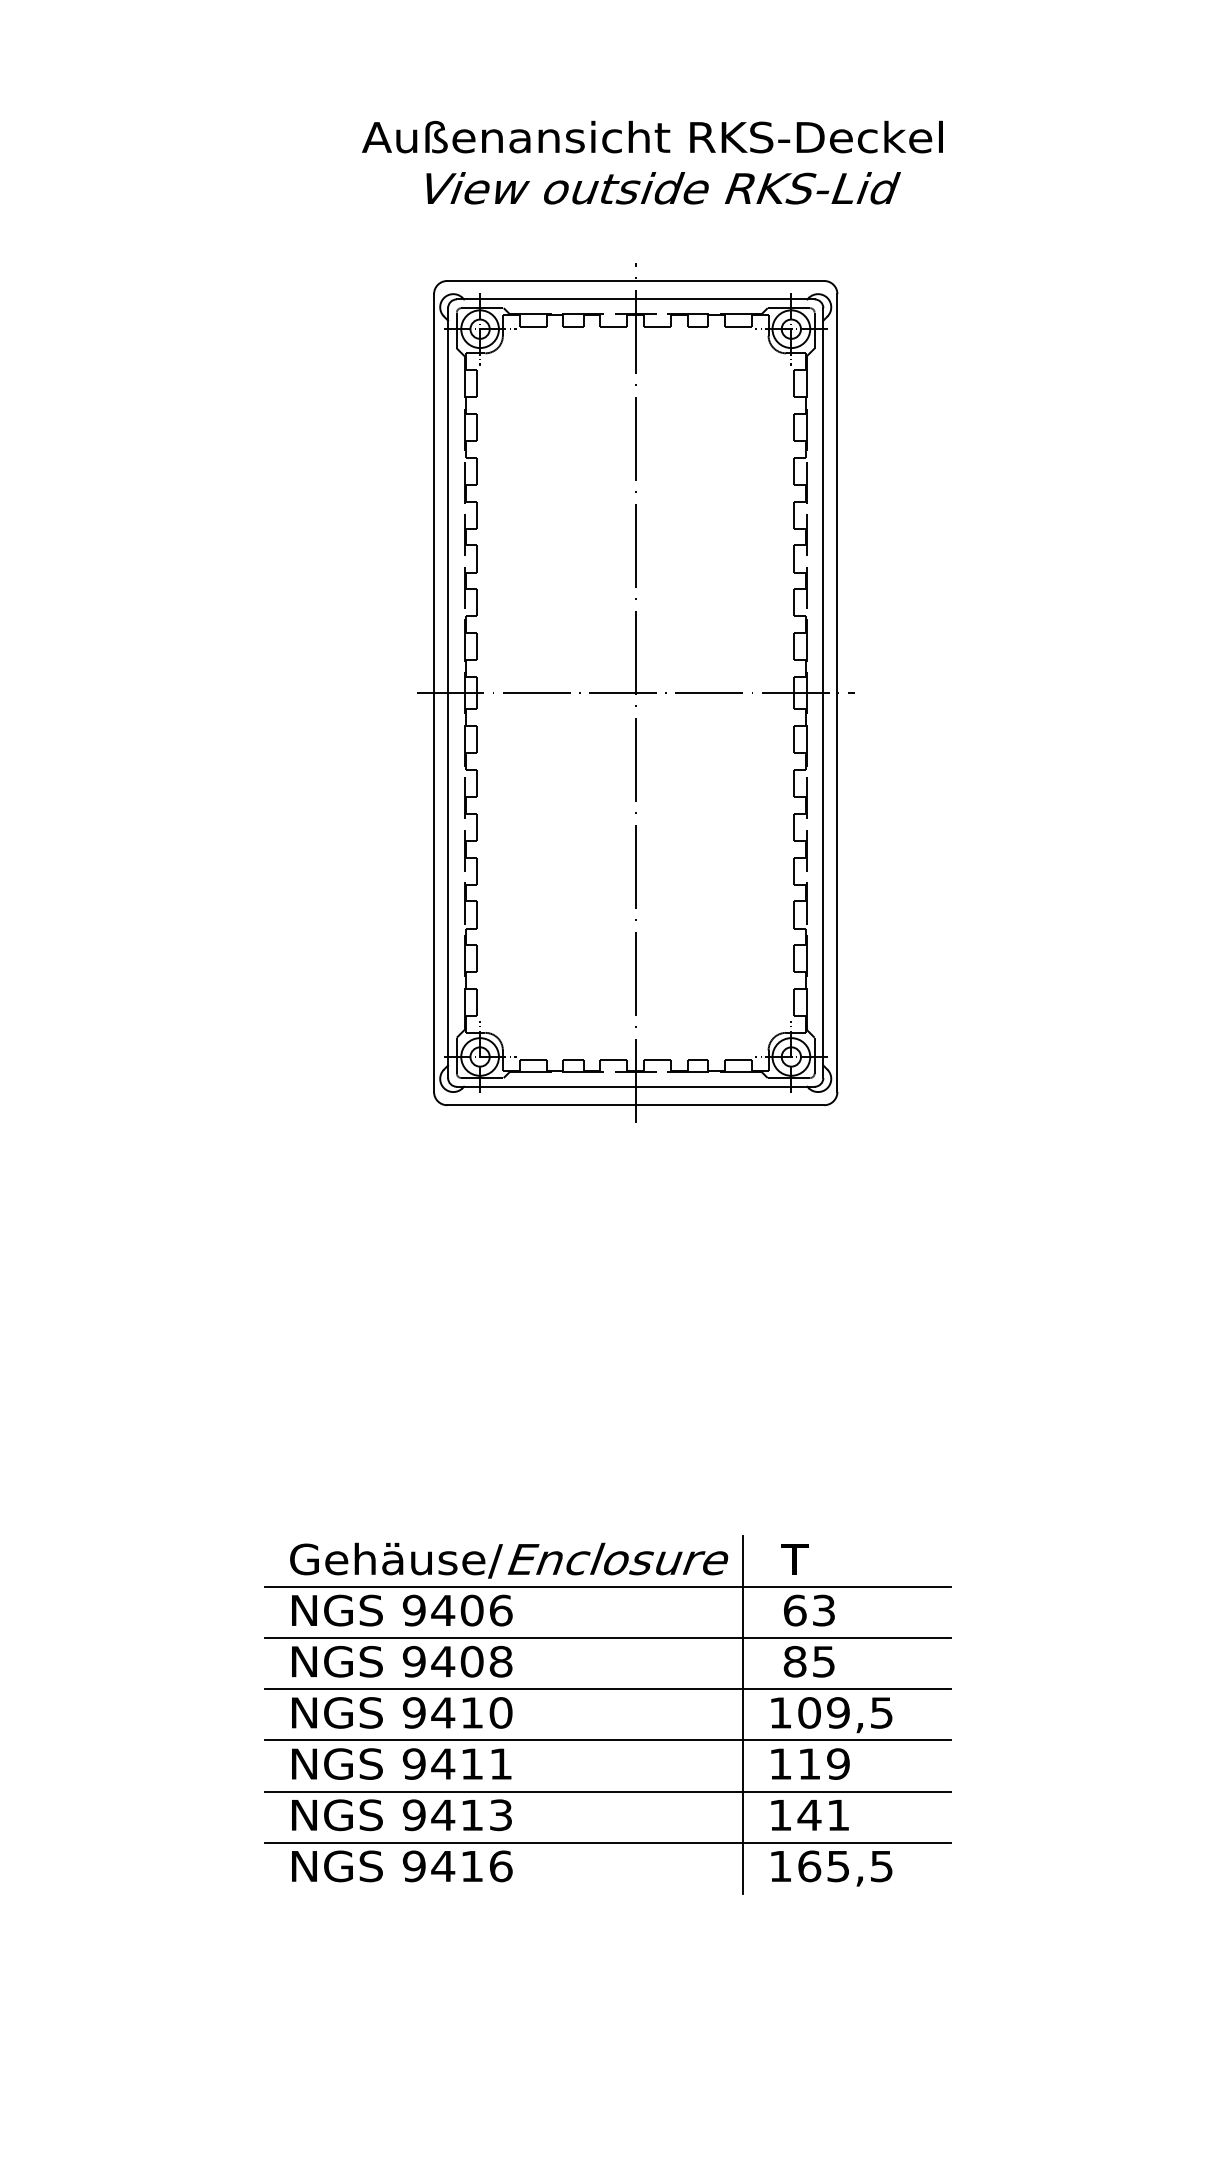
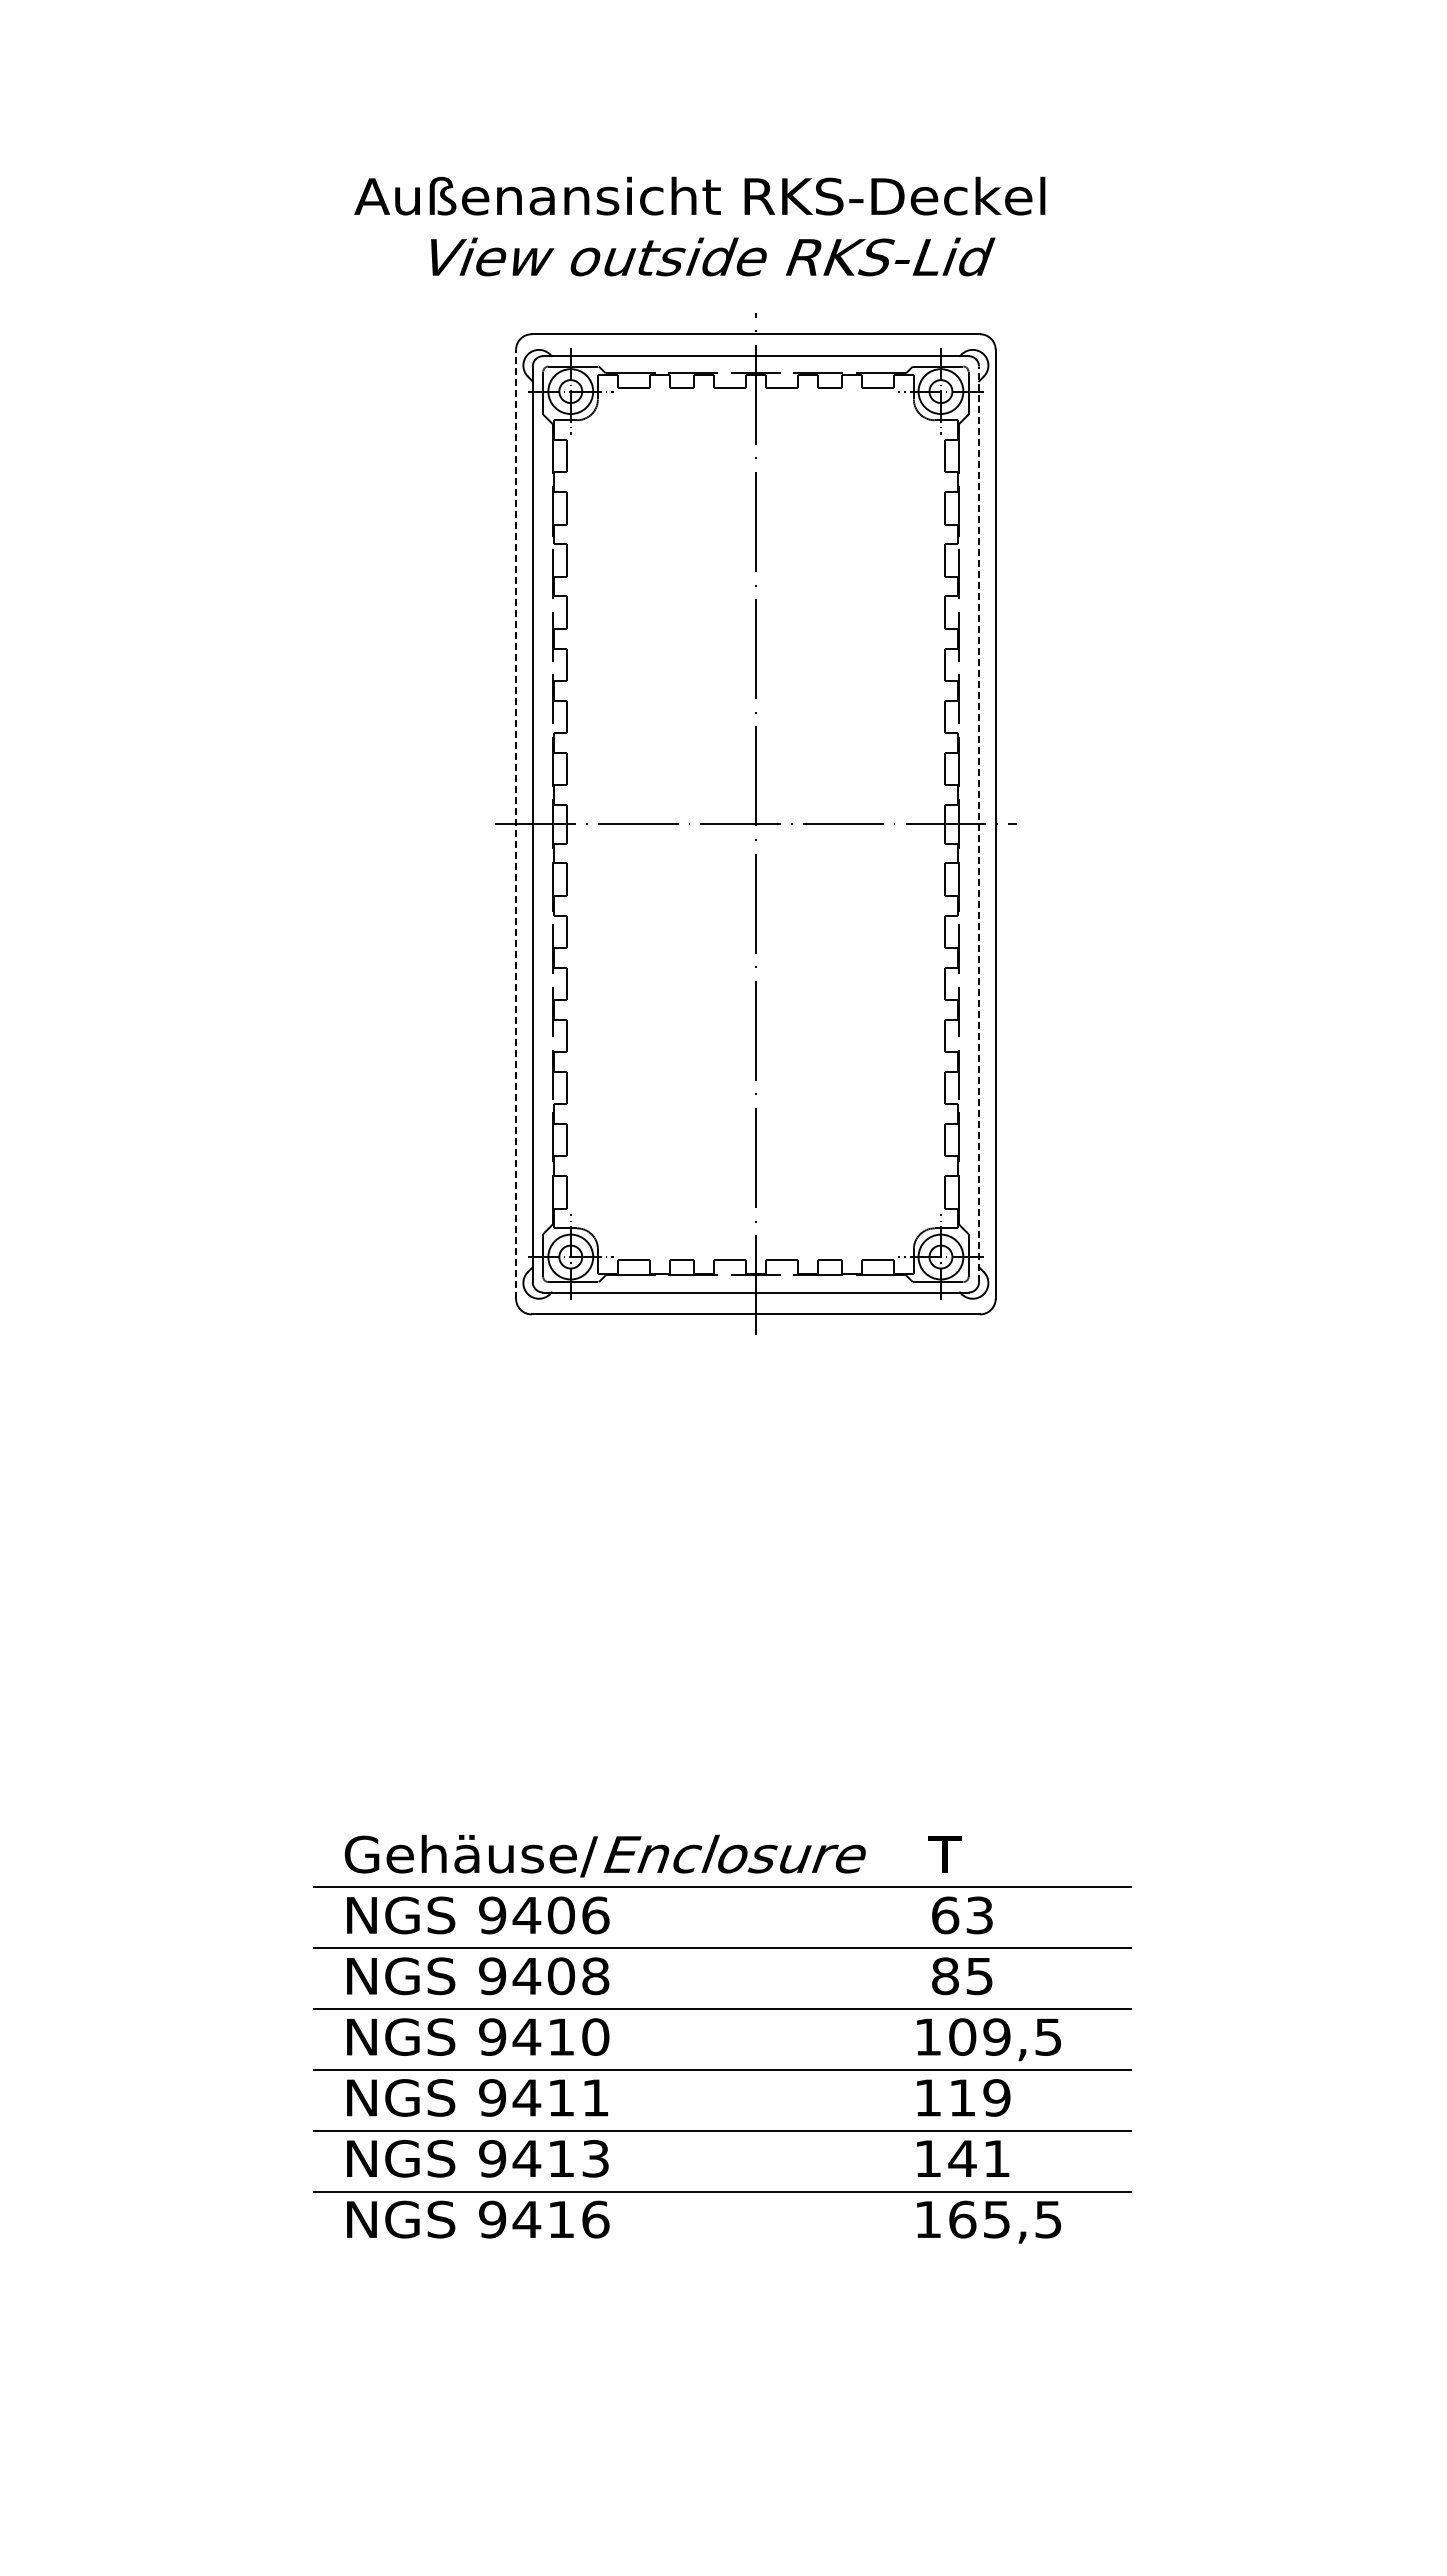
text: (652, 162) -> (699, 226), moved
line: (434, 692) -> (516, 823), solid -> dashed
line: (823, 693) -> (979, 824), solid -> dashed
line: (743, 1714) -> (883, 2039), removed

